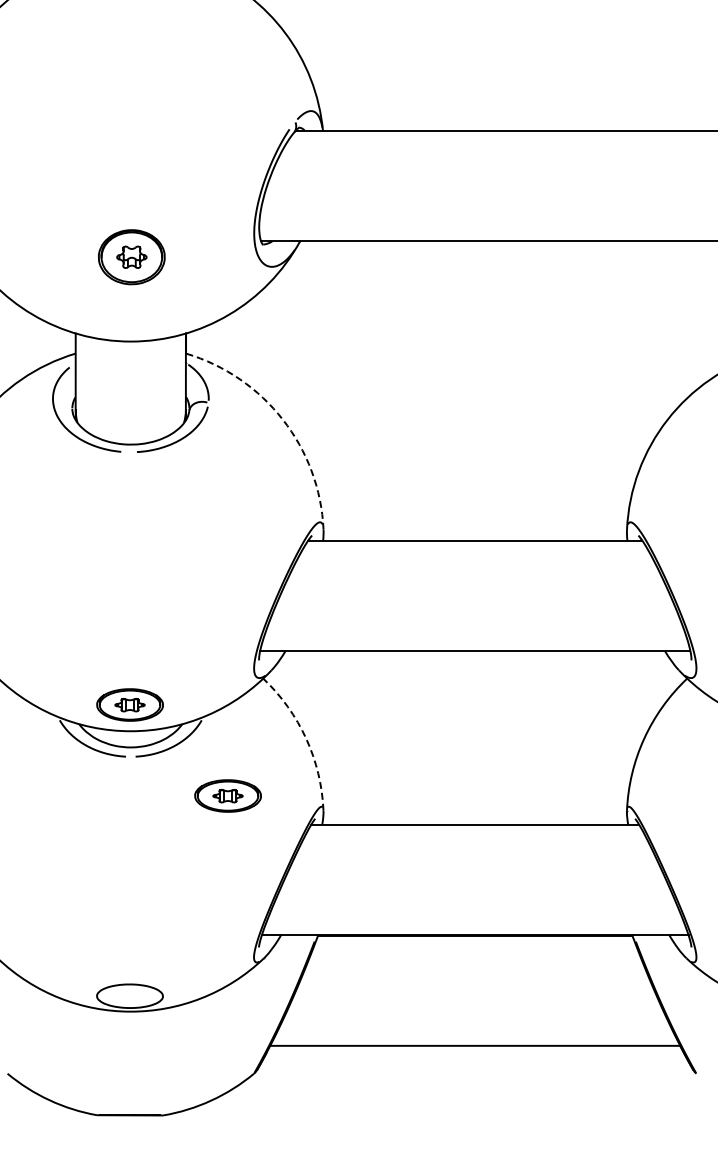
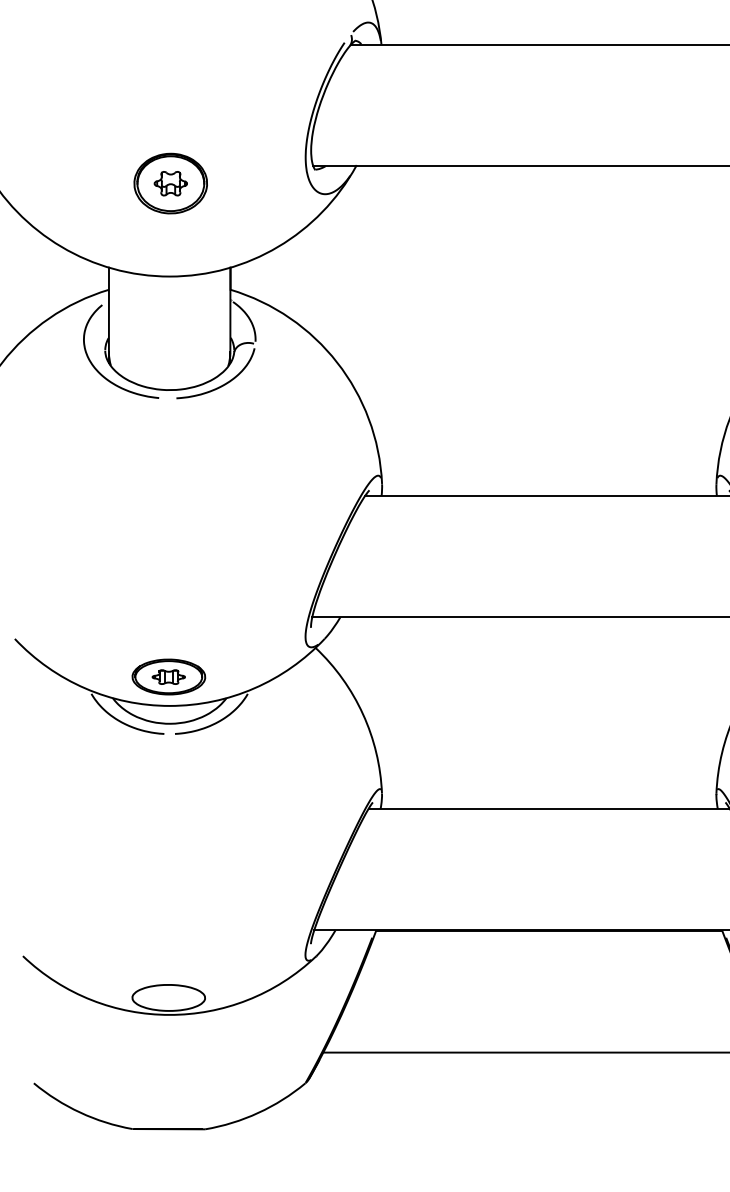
arc: (282, 419) -> (336, 362), dashed -> solid
arc: (306, 738) -> (363, 713), dashed -> solid
part: (227, 795) -> (276, 776), removed

